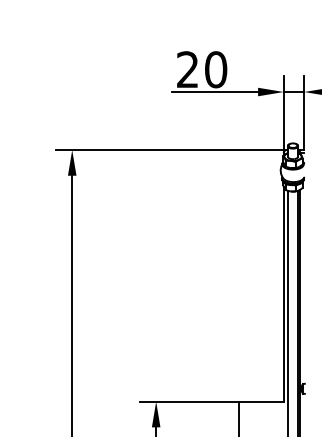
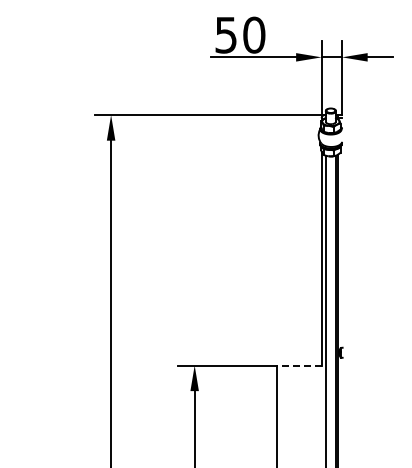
text: (187, 69) -> (225, 34), 20 -> 50
line: (260, 401) -> (298, 365), solid -> dashed

